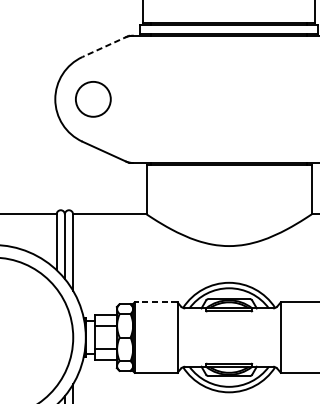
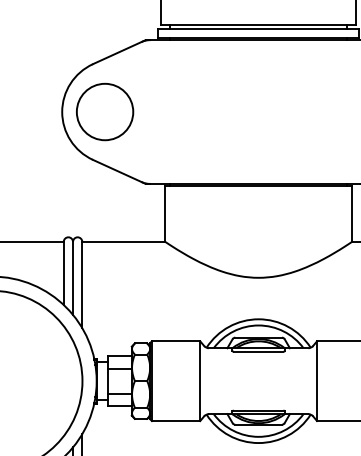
line: (106, 46) -> (119, 52), dashed -> solid
circle: (93, 98) -> (105, 111), size x1.43
line: (155, 302) -> (175, 341), dashed -> solid

